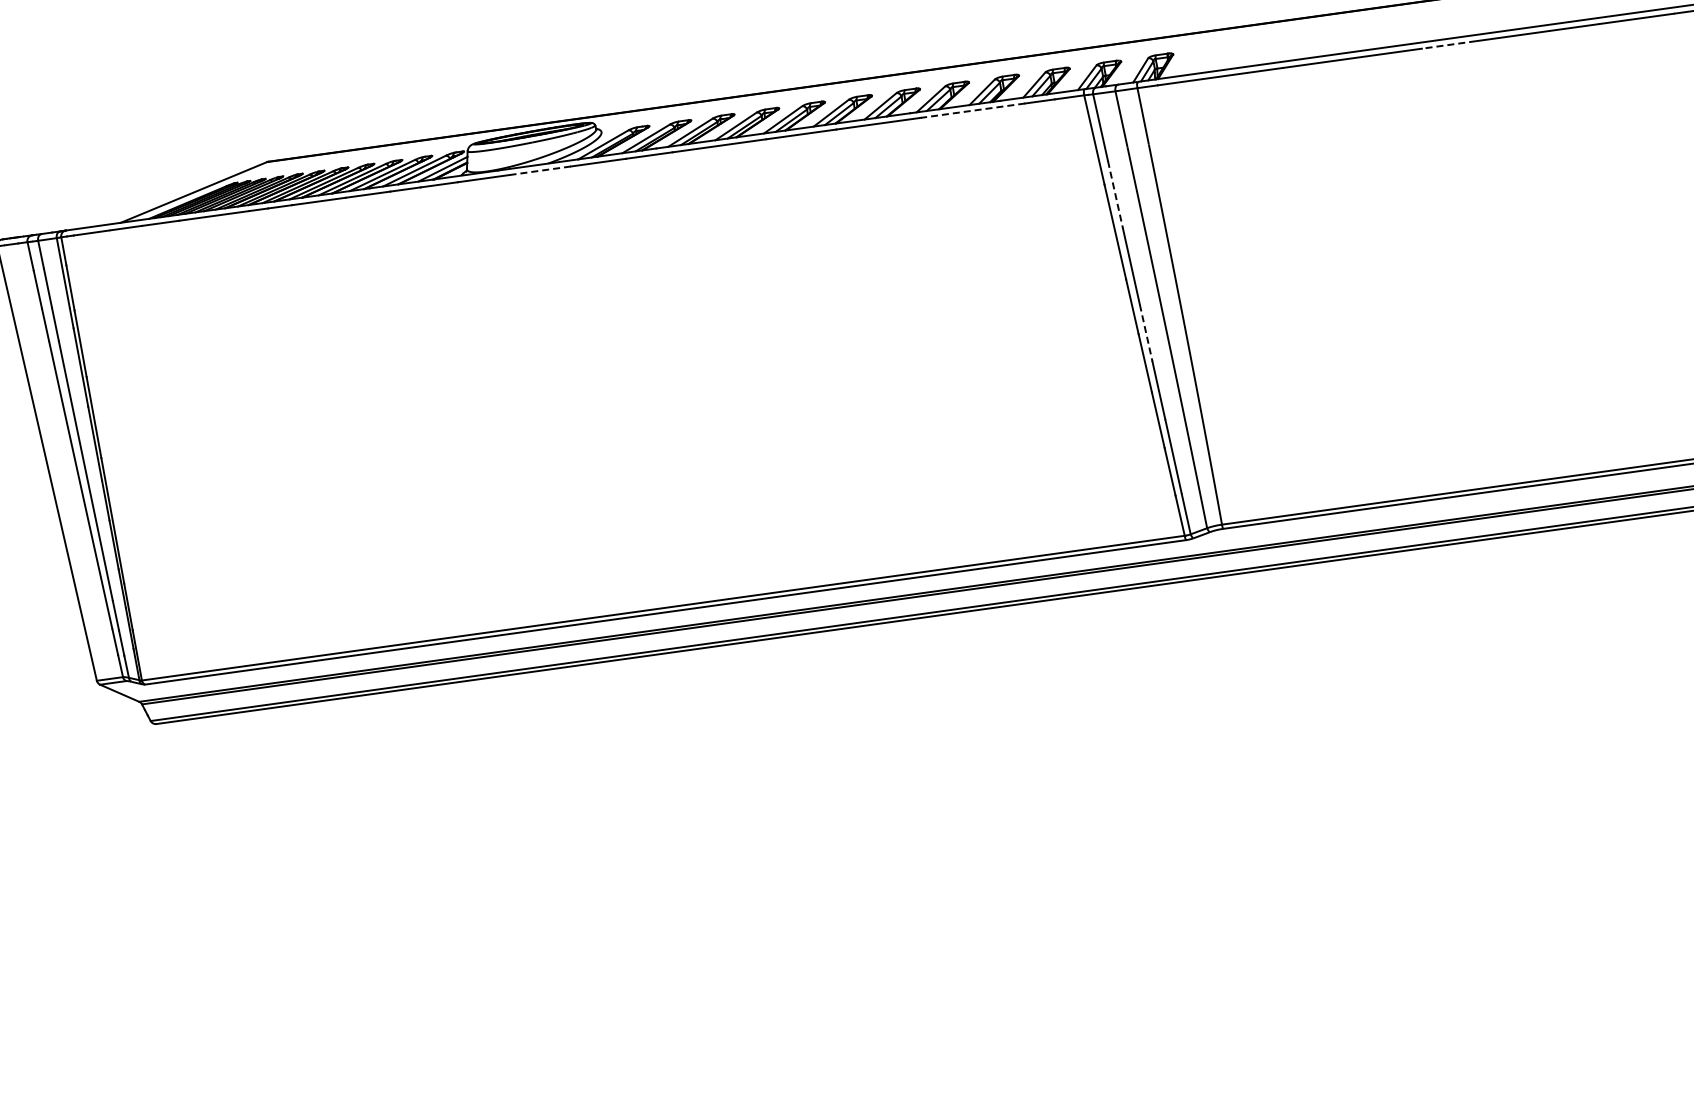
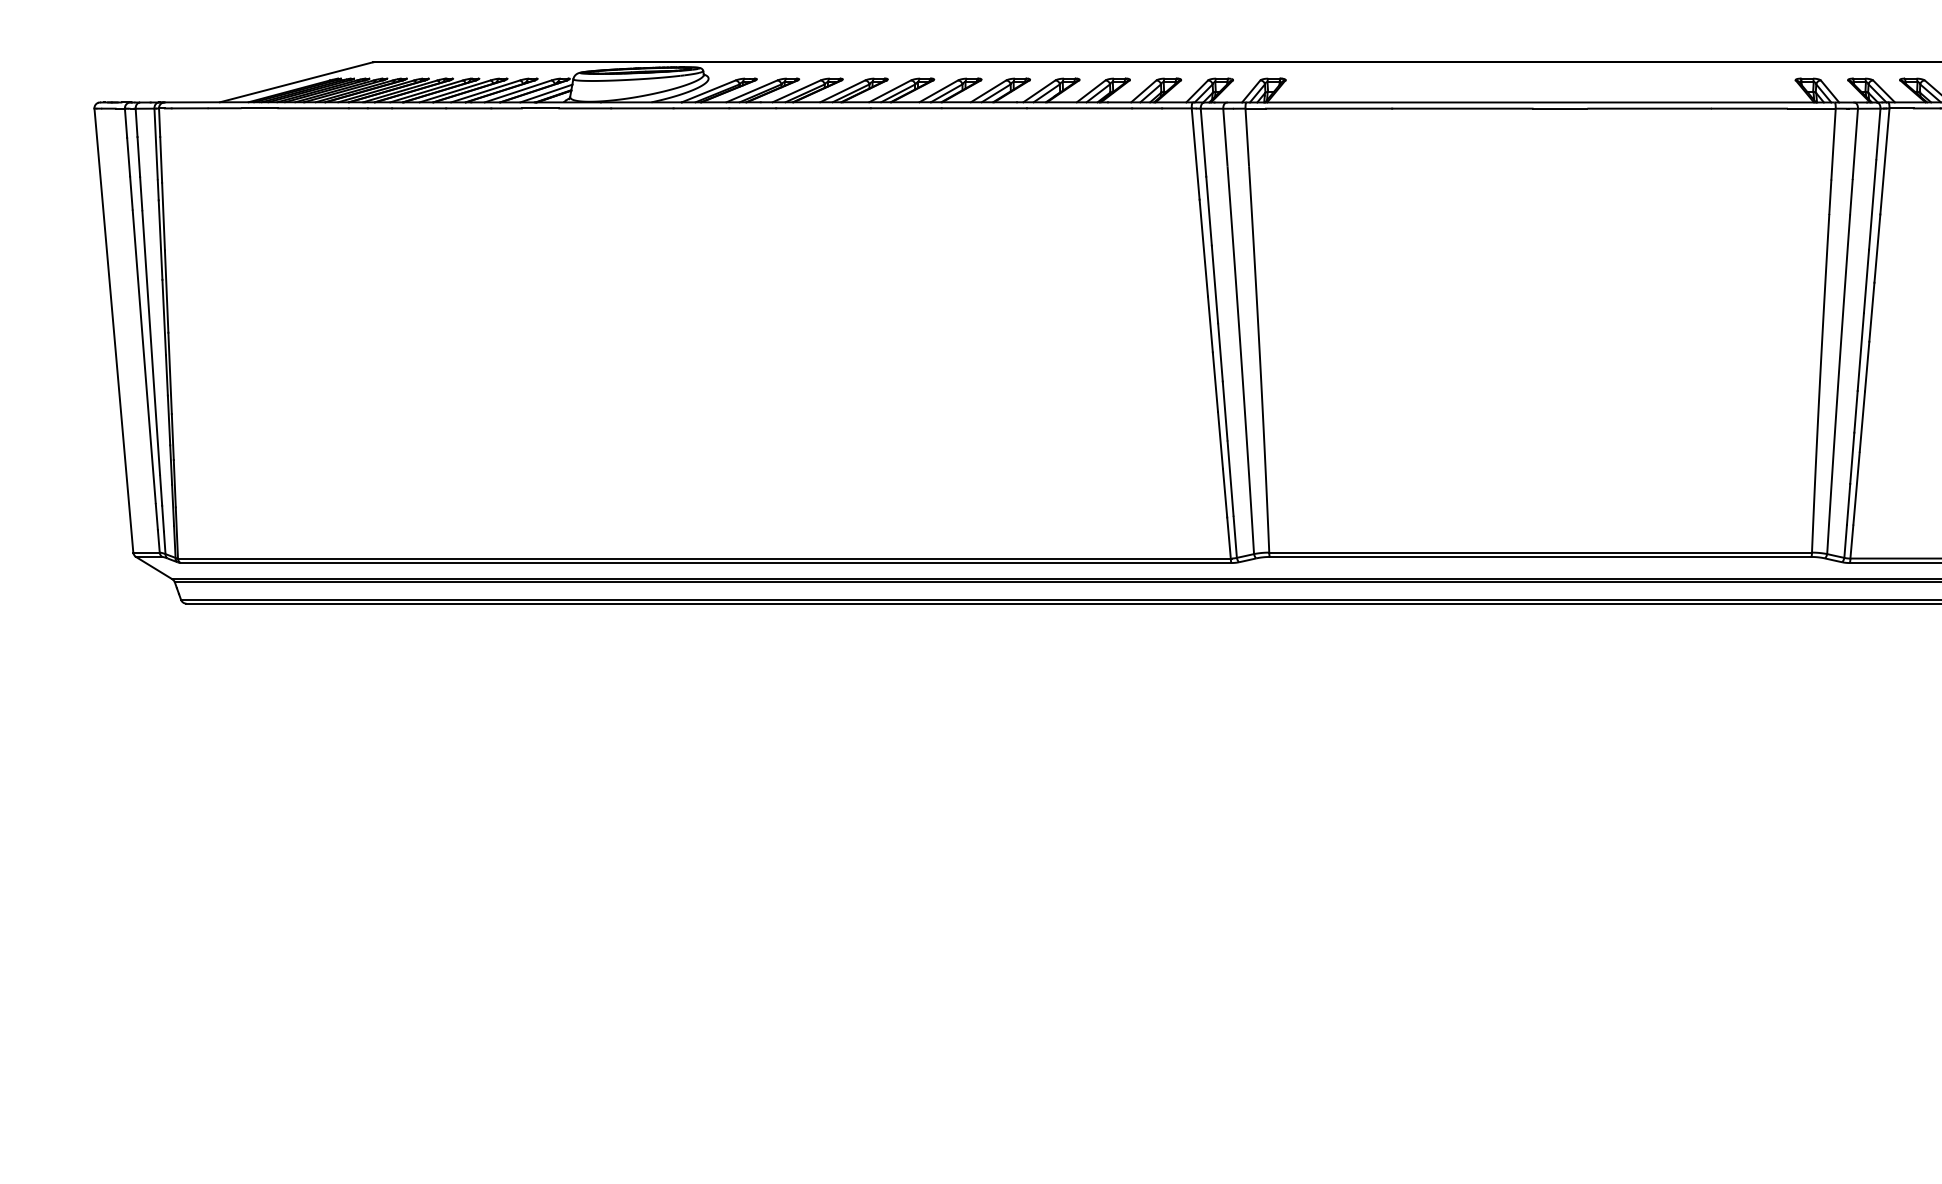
line: (1448, 44) -> (1559, 108), dashed -> solid
line: (973, 110) -> (1079, 108), dashed -> solid
line: (539, 171) -> (641, 108), dashed -> solid
line: (1115, 194) -> (1209, 211), dashed -> solid
line: (1146, 333) -> (1220, 352), dashed -> solid

